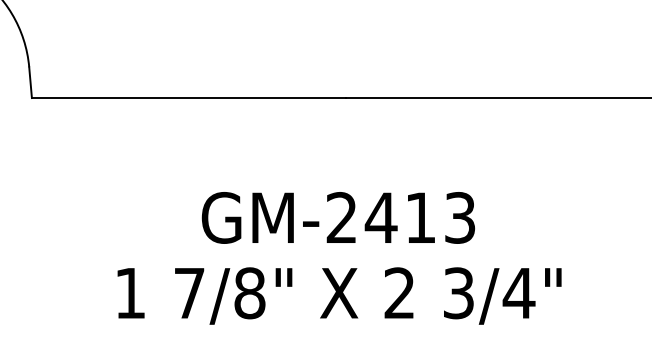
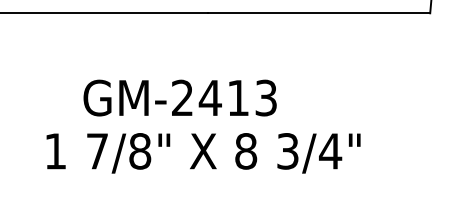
text: (337, 217) -> (179, 97), moved
text: (399, 293) -> (245, 151), 2 -> 8

